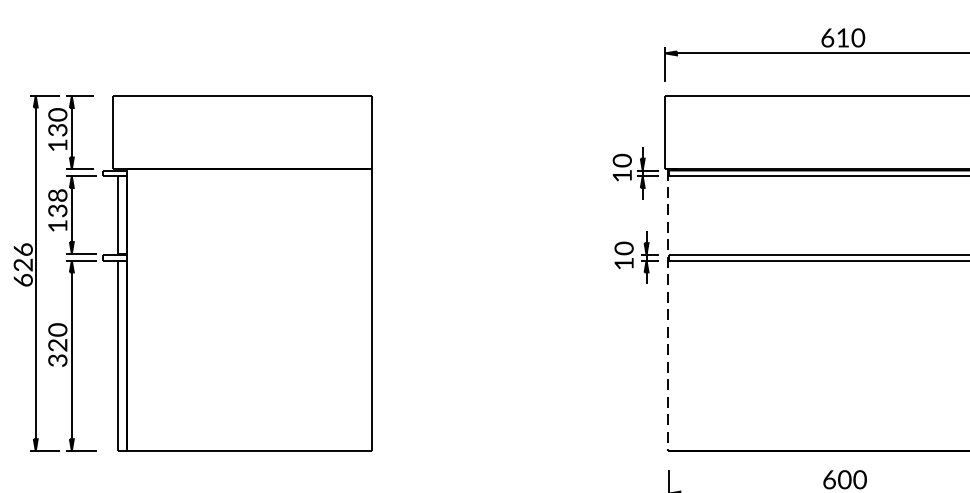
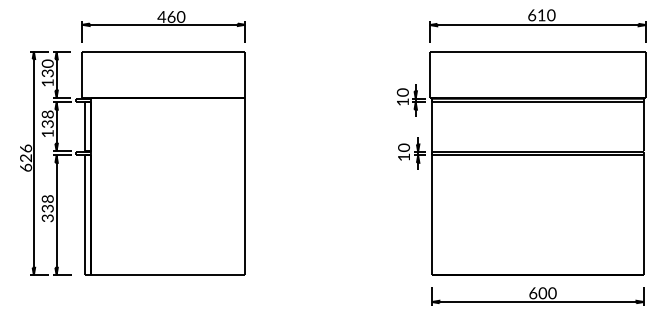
part: (241, 55) -> (163, 26), added
line: (667, 310) -> (431, 186), dashed -> solid
text: (58, 337) -> (48, 203), 320 -> 338

